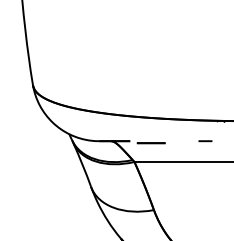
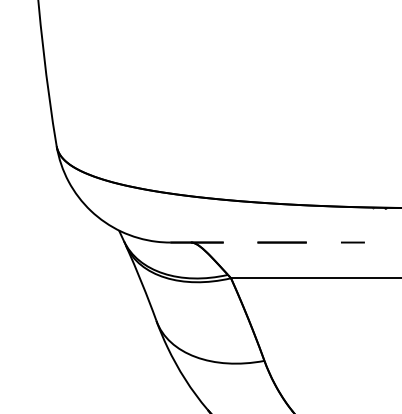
line: (150, 143) -> (280, 243), moved

